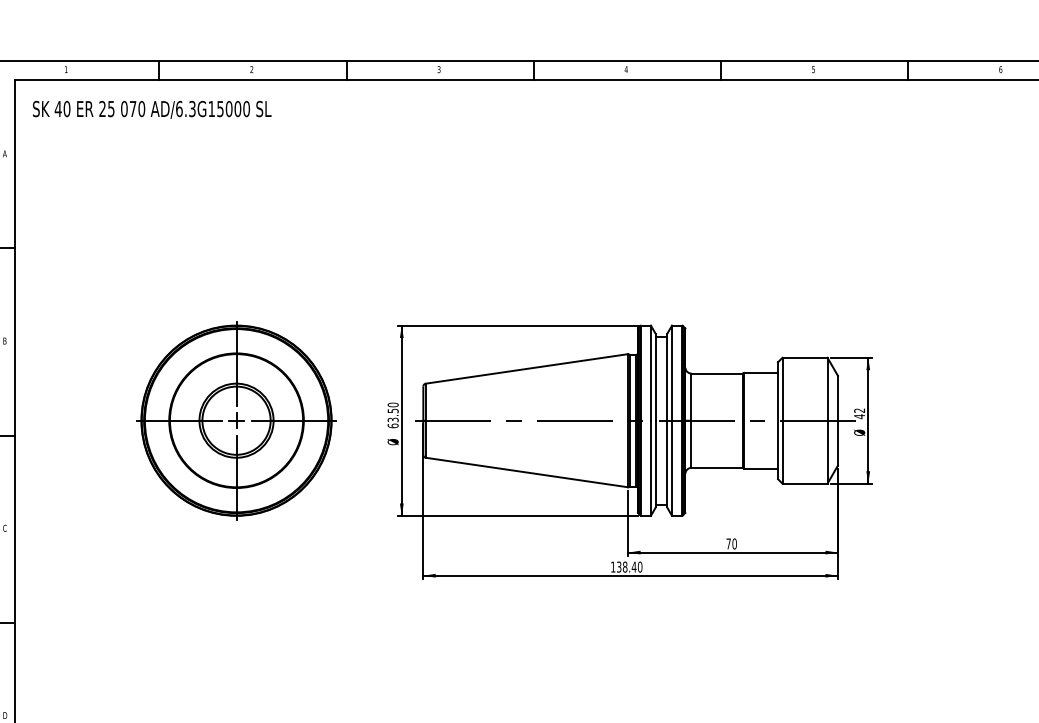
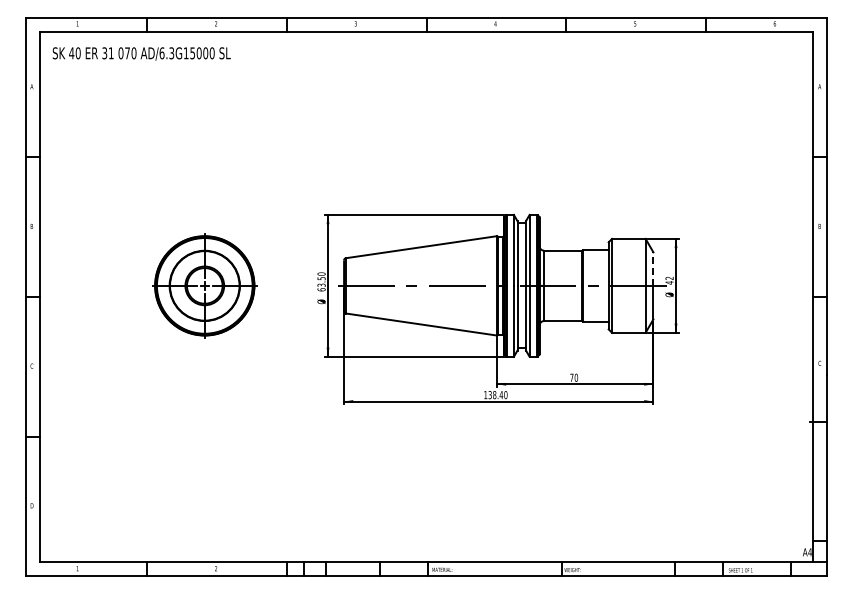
text: (106, 109) -> (107, 53), 25 -> 31
line: (838, 398) -> (653, 269), solid -> dashed
part: (236, 420) -> (204, 285), size x0.7

